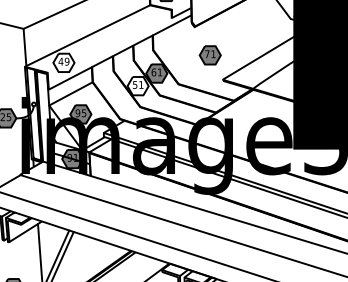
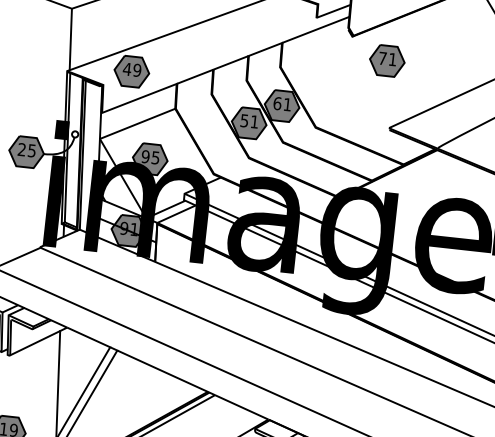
part: (209, 55) -> (386, 61), moved
fill: (63, 62) -> (131, 71), added
fill: (137, 86) -> (248, 123), added

